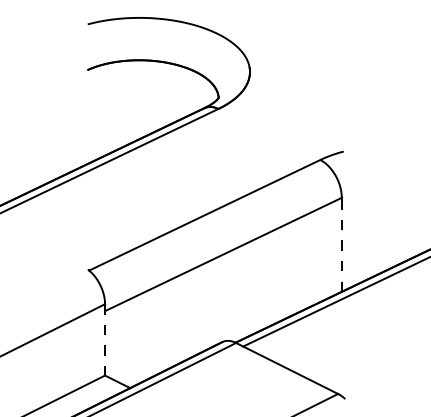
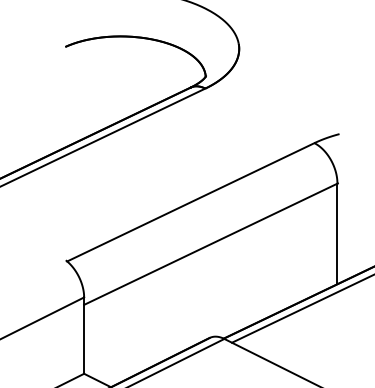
line: (341, 244) -> (337, 233), dashed -> solid
line: (105, 339) -> (84, 335), dashed -> solid

